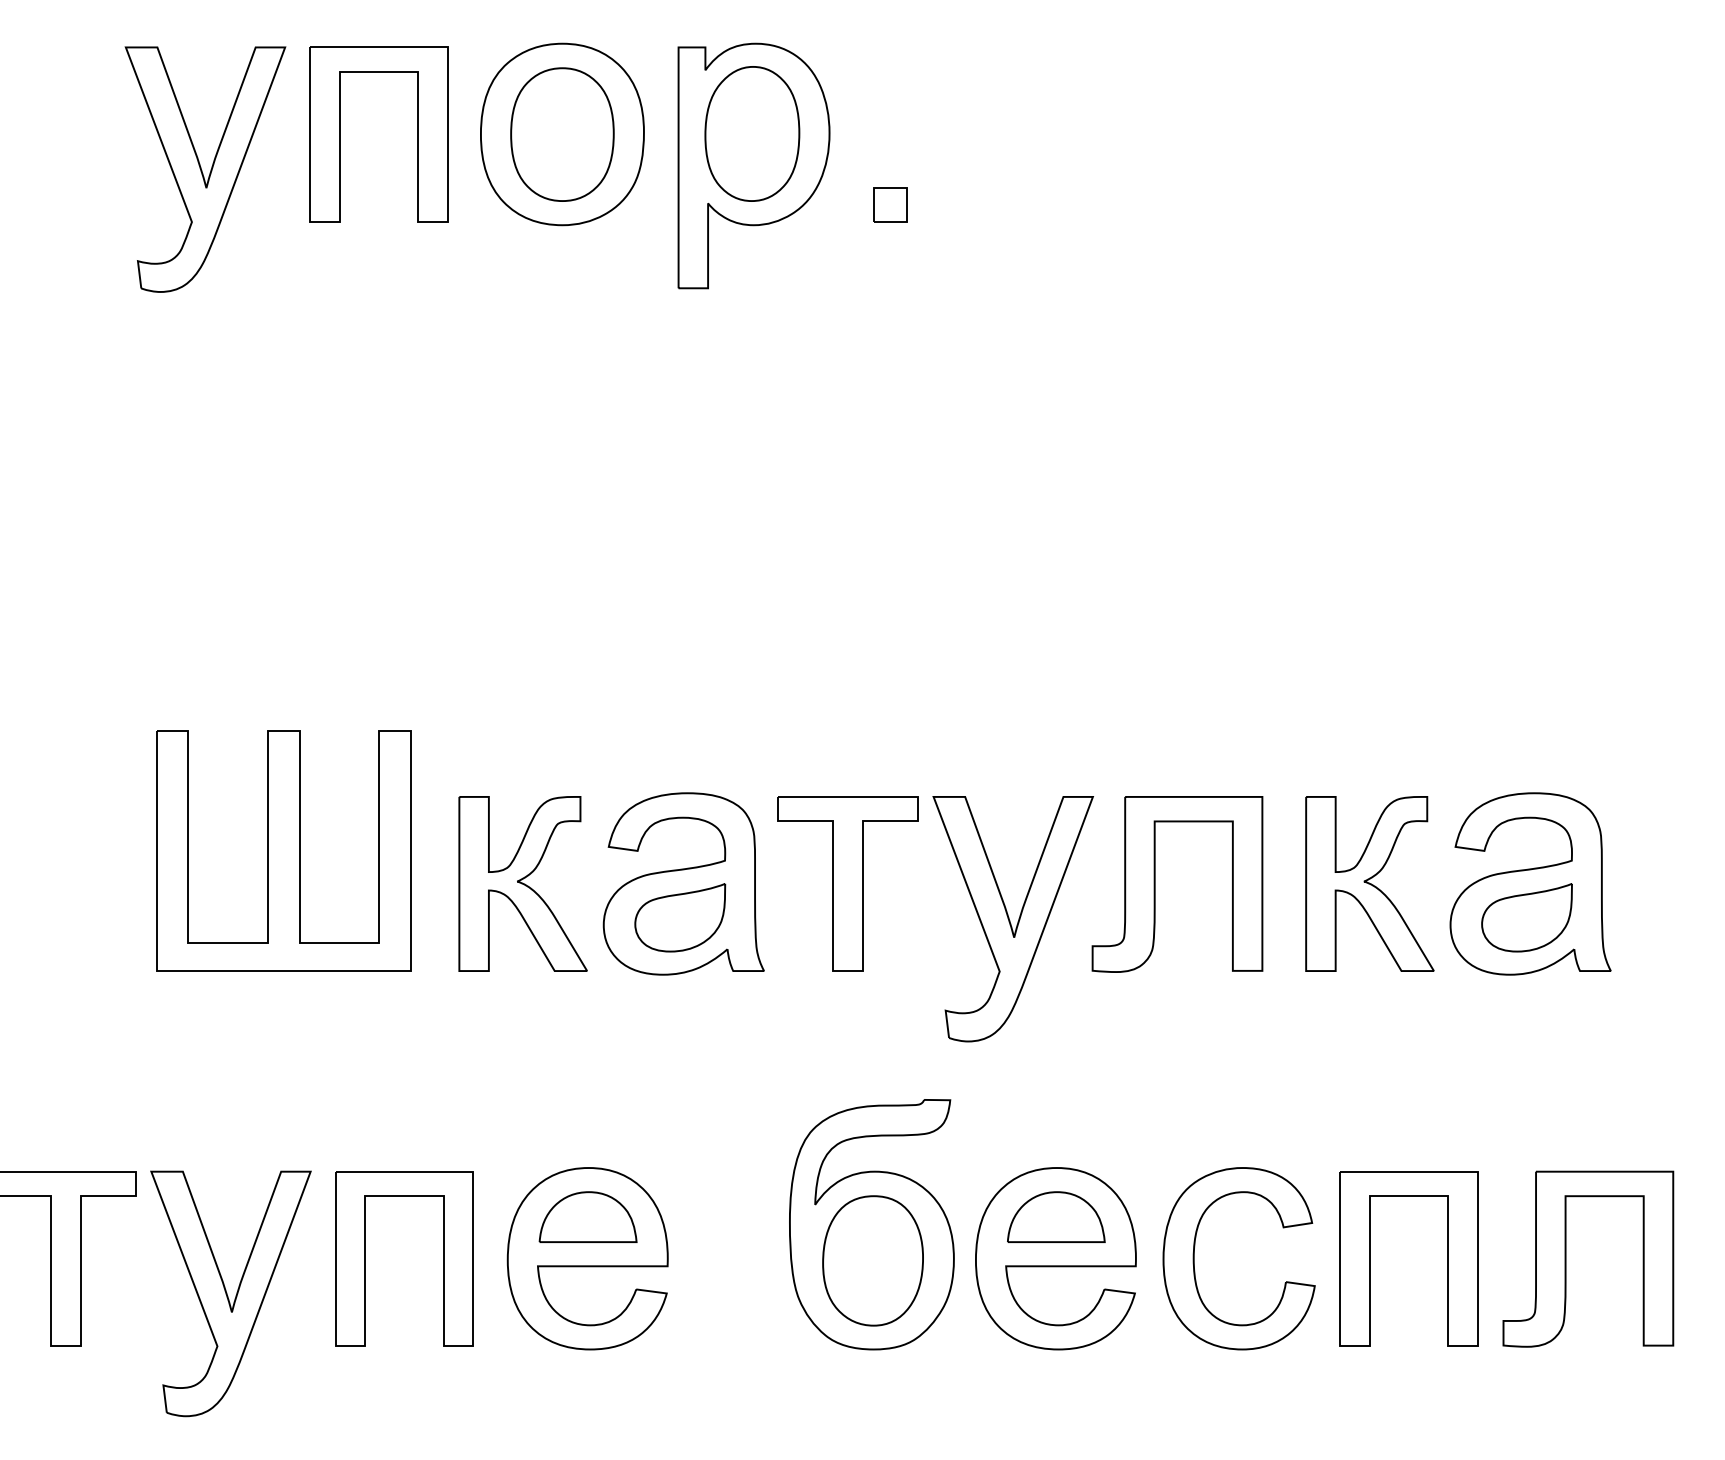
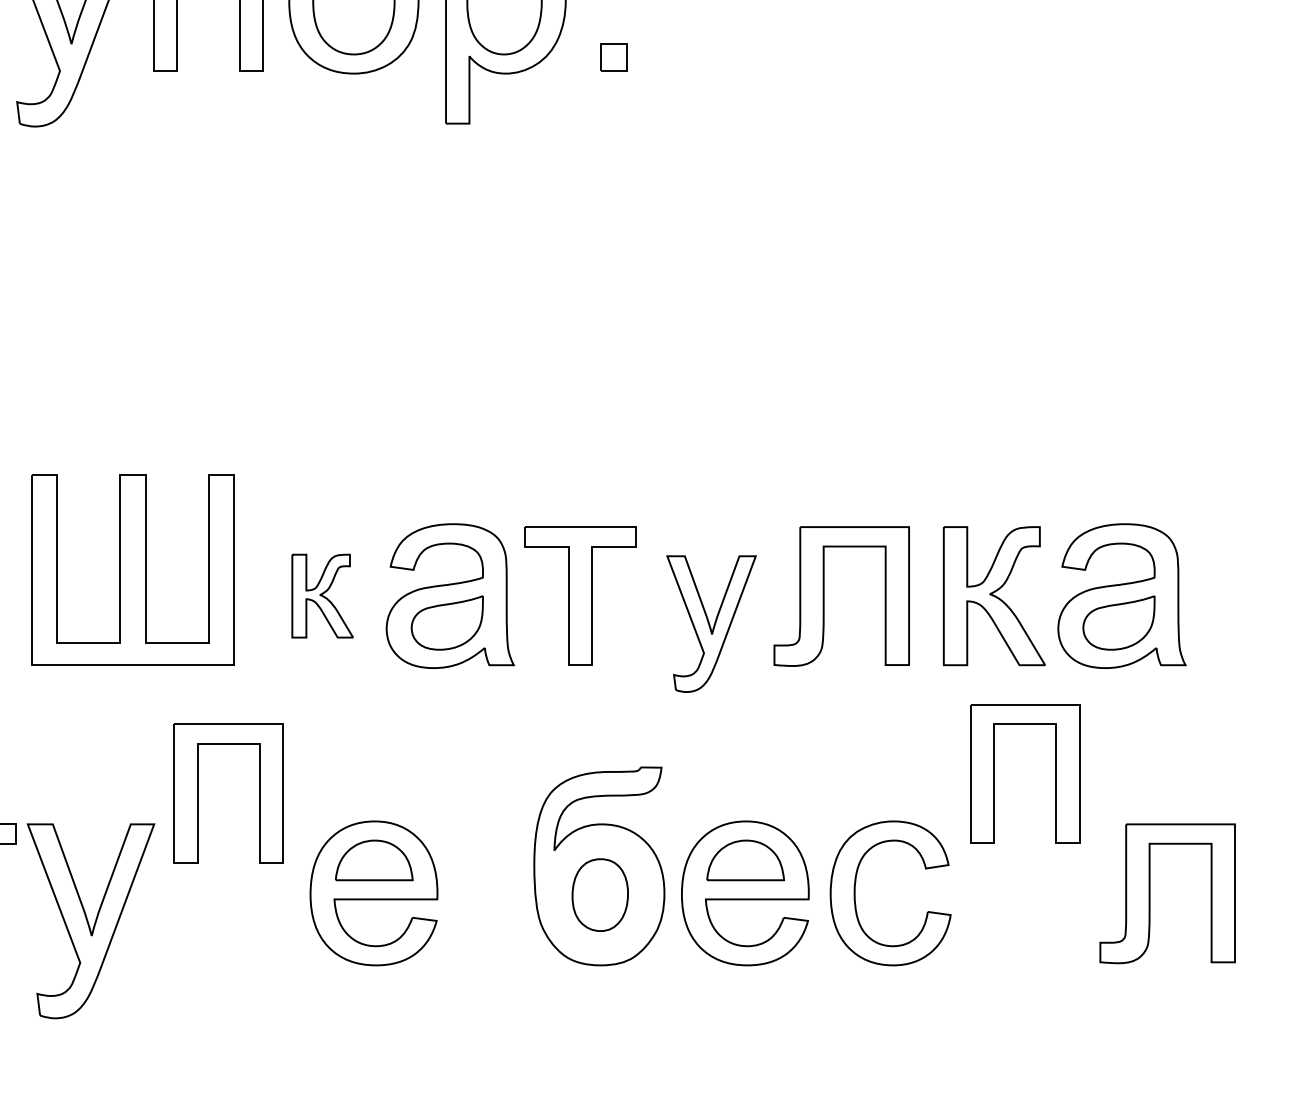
part: (522, 883) -> (322, 595), size x0.6
part: (1013, 919) -> (711, 624), size x0.7
part: (365, 1258) -> (197, 793), moved
part: (1370, 1258) -> (994, 773), moved
part: (872, 1260) -> (599, 894), size x0.7

